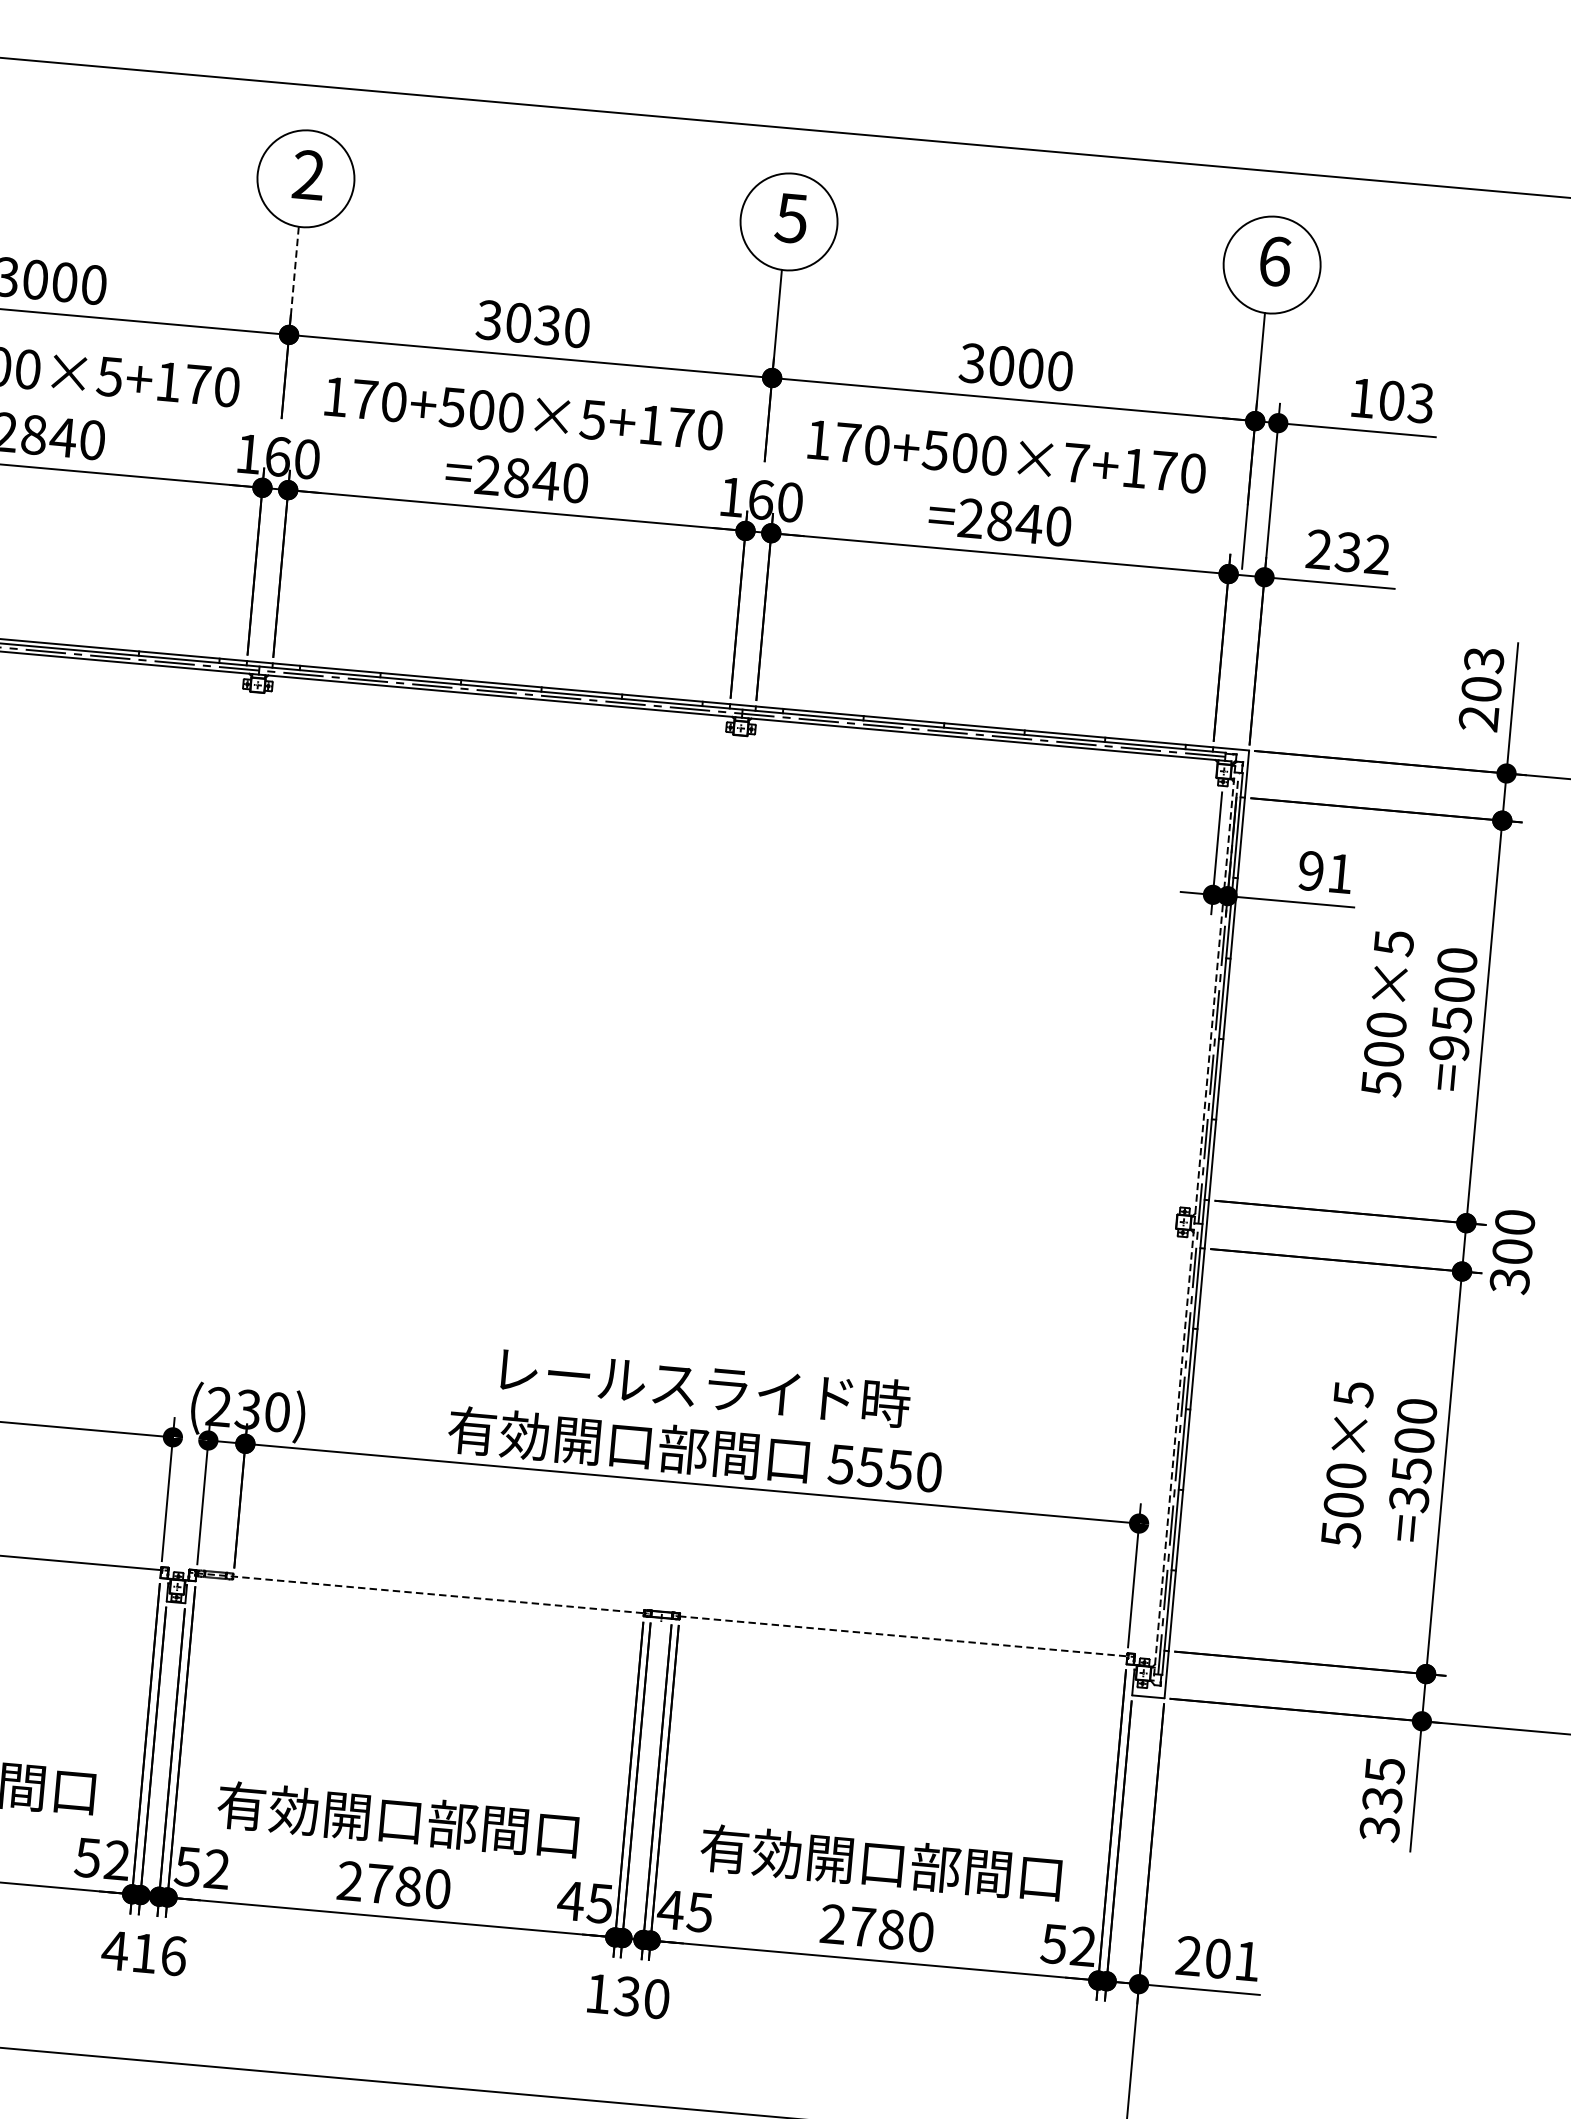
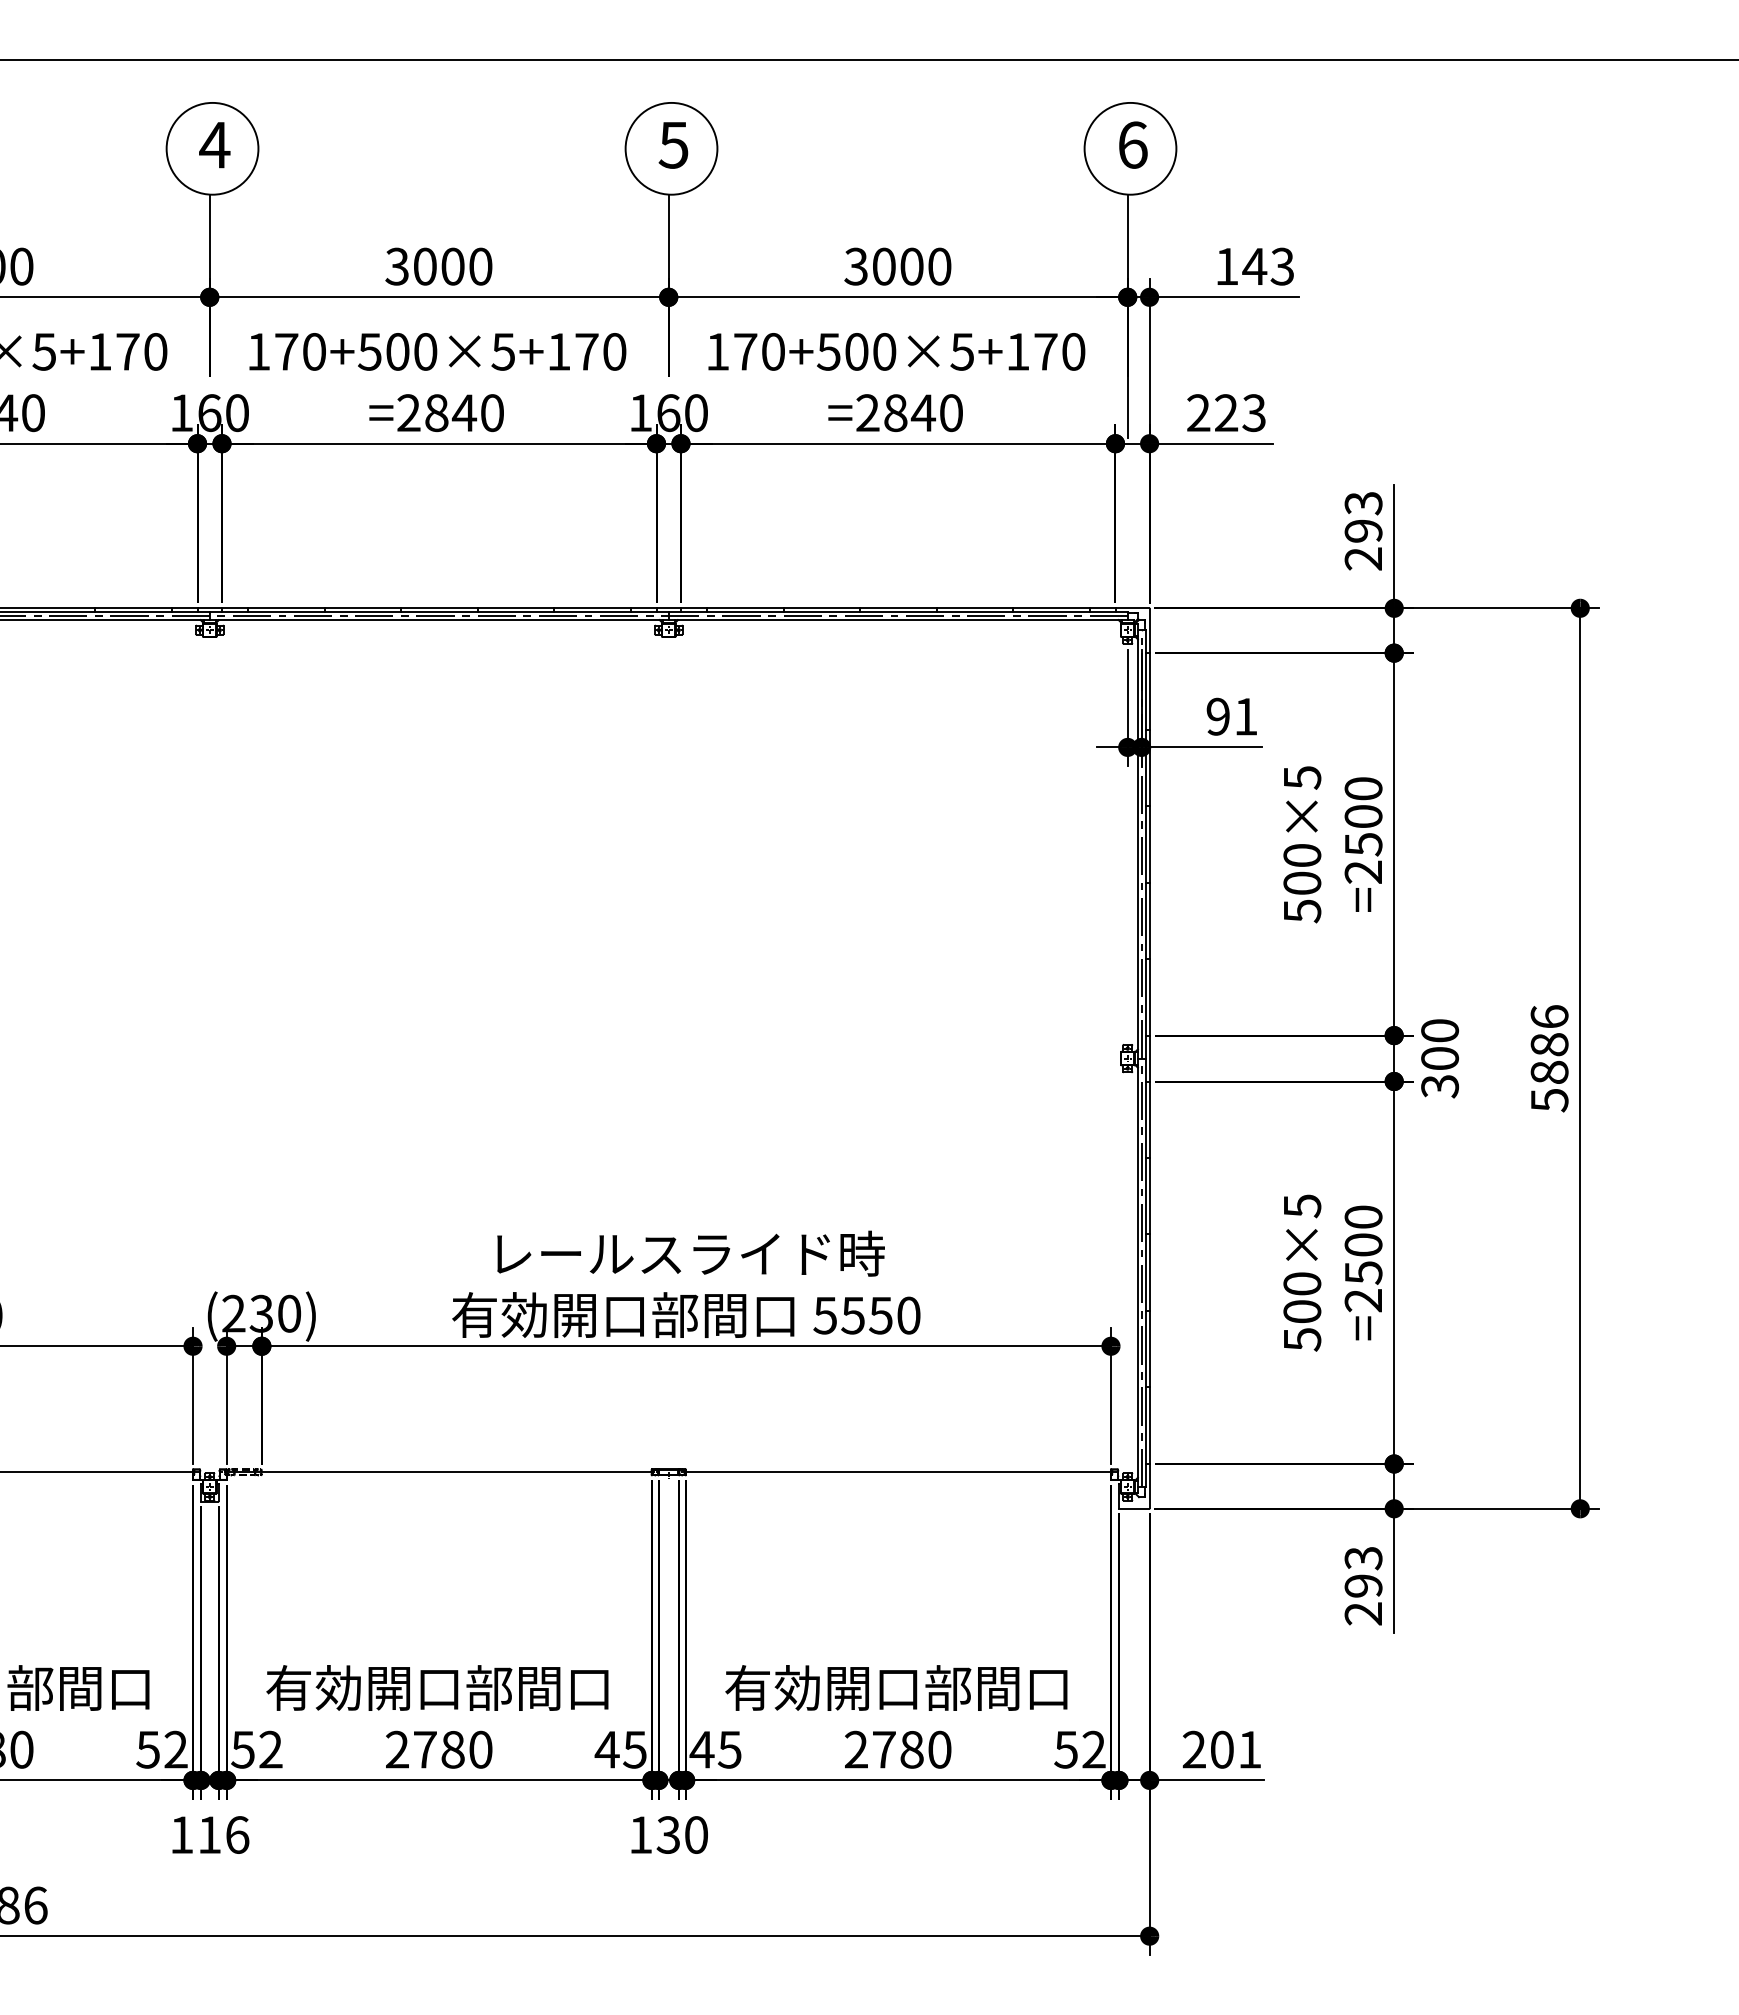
text: (308, 174) -> (214, 144), 2 -> 4
line: (294, 270) -> (209, 236), dashed -> solid
text: (547, 325) -> (452, 266), 3030 -> 3000
text: (1391, 400) -> (1254, 266), 103 -> 143
text: (1076, 462) -> (962, 351), 170+500×7+170 -> 170+500×5+170
text: (1361, 553) -> (1239, 413), 232 -> 223
text: (1481, 688) -> (1363, 530), 203 -> 293
text: (1449, 1047) -> (1363, 871), =9500 -> =2500
line: (1193, 1224) -> (1137, 1059), dashed -> solid
text: (1409, 1499) -> (1363, 1300), =3500 -> =2500
line: (420, 1593) -> (439, 1472), dashed -> solid
line: (903, 1636) -> (898, 1472), dashed -> solid
text: (1382, 1800) -> (1363, 1586), 335 -> 293
text: (114, 1950) -> (181, 1834), 416 -> 116

